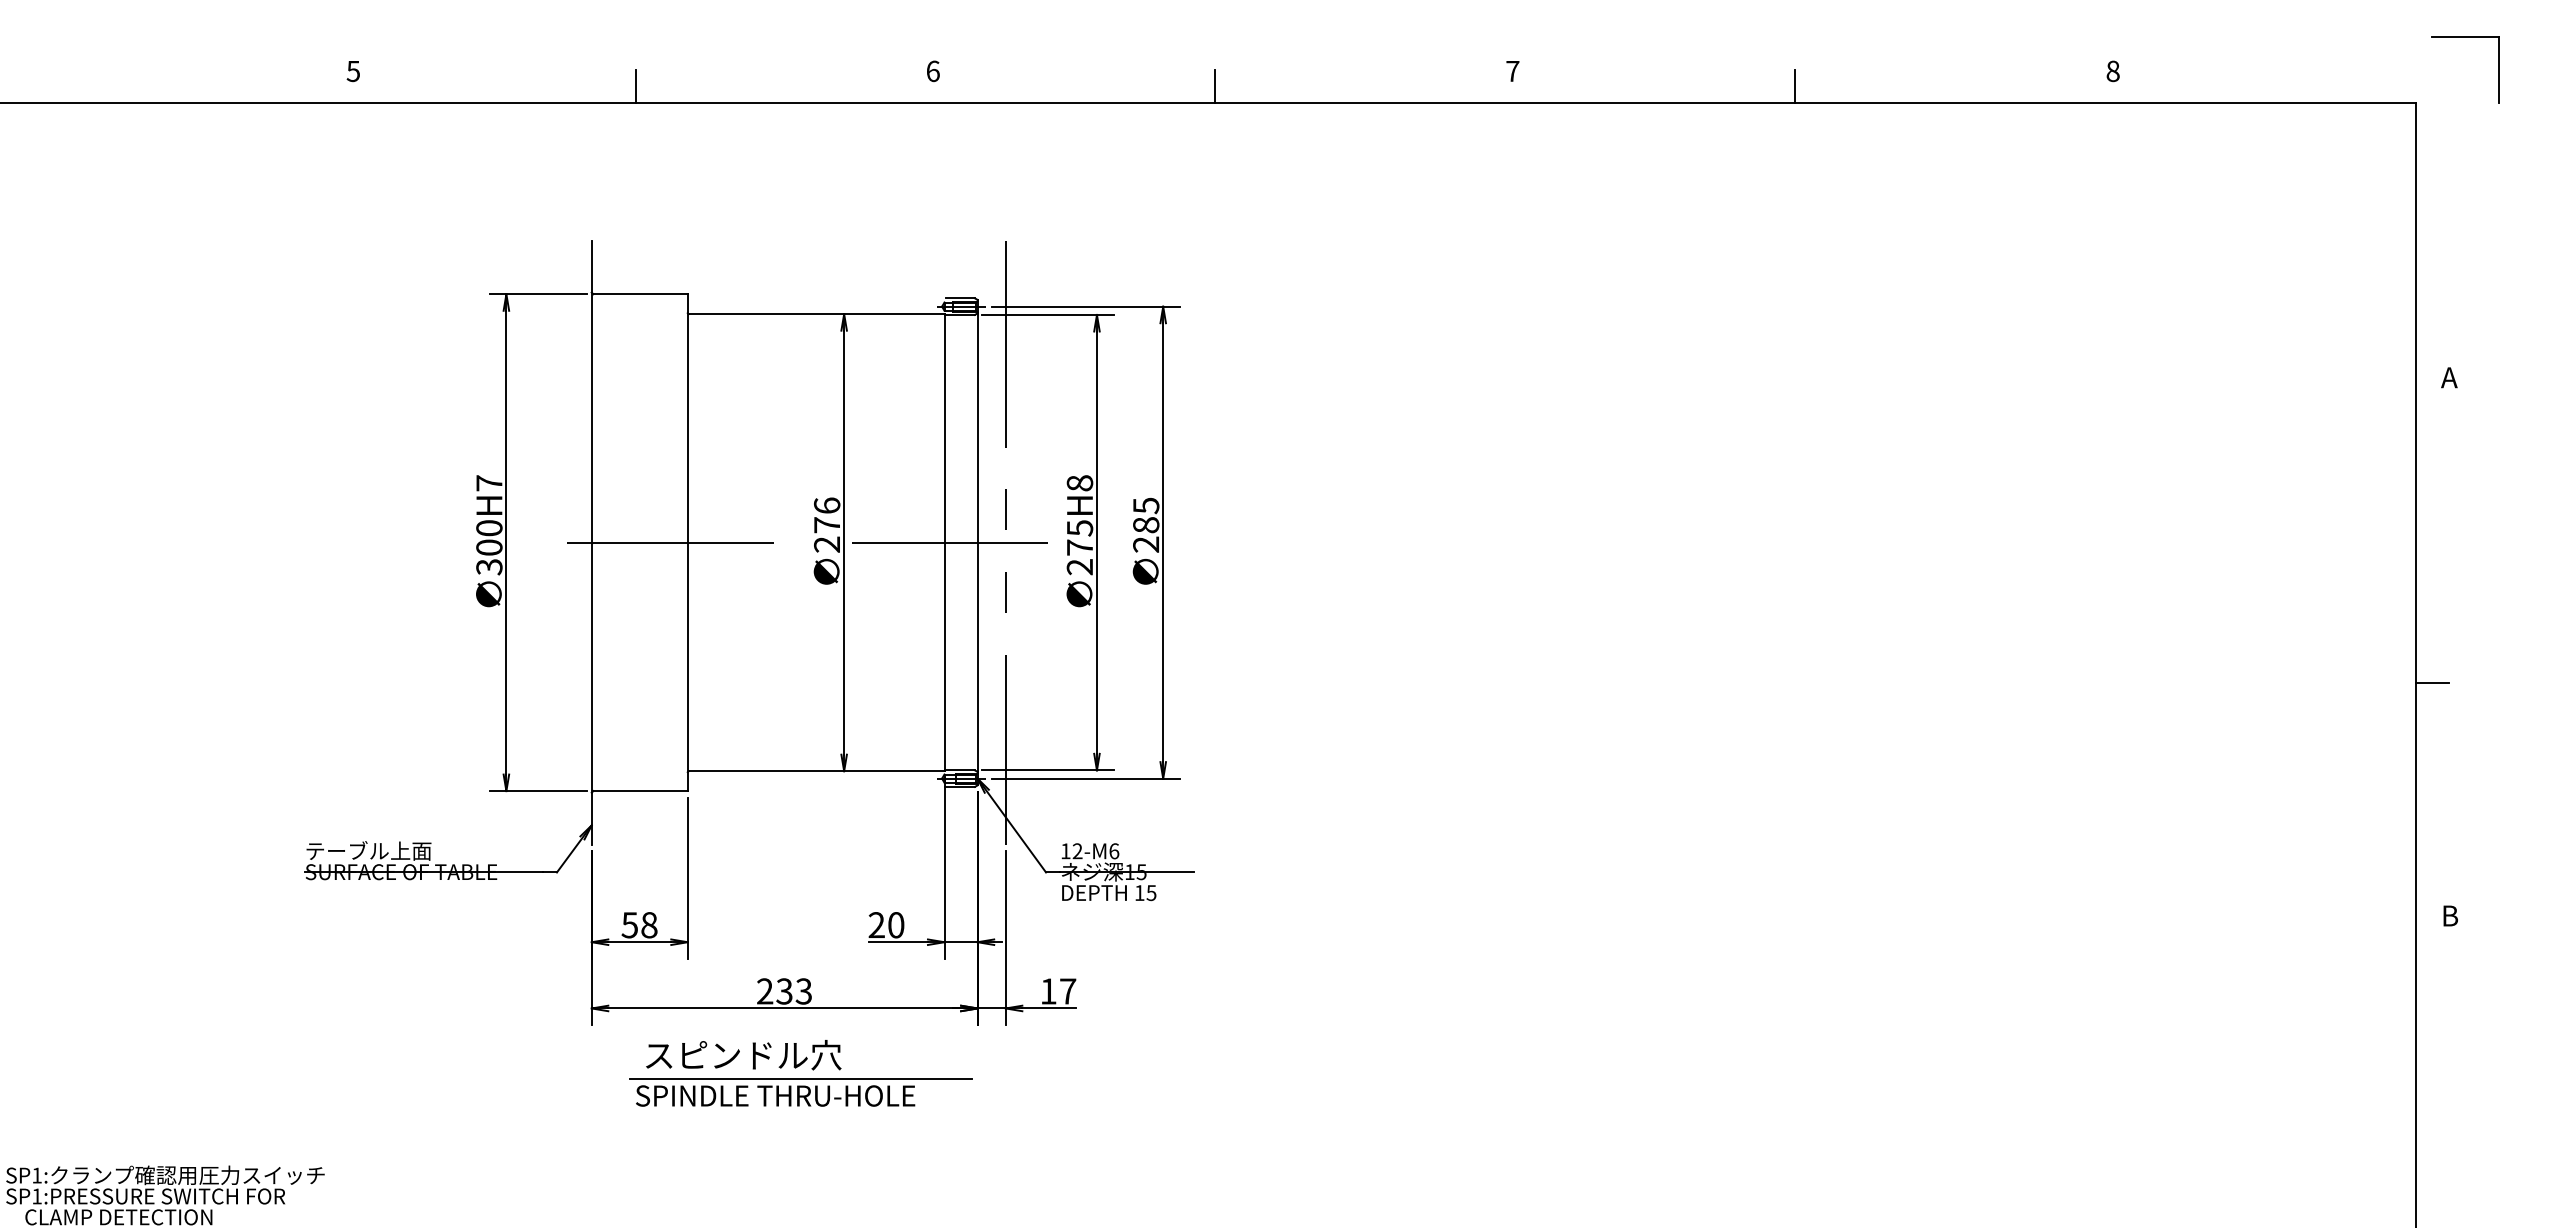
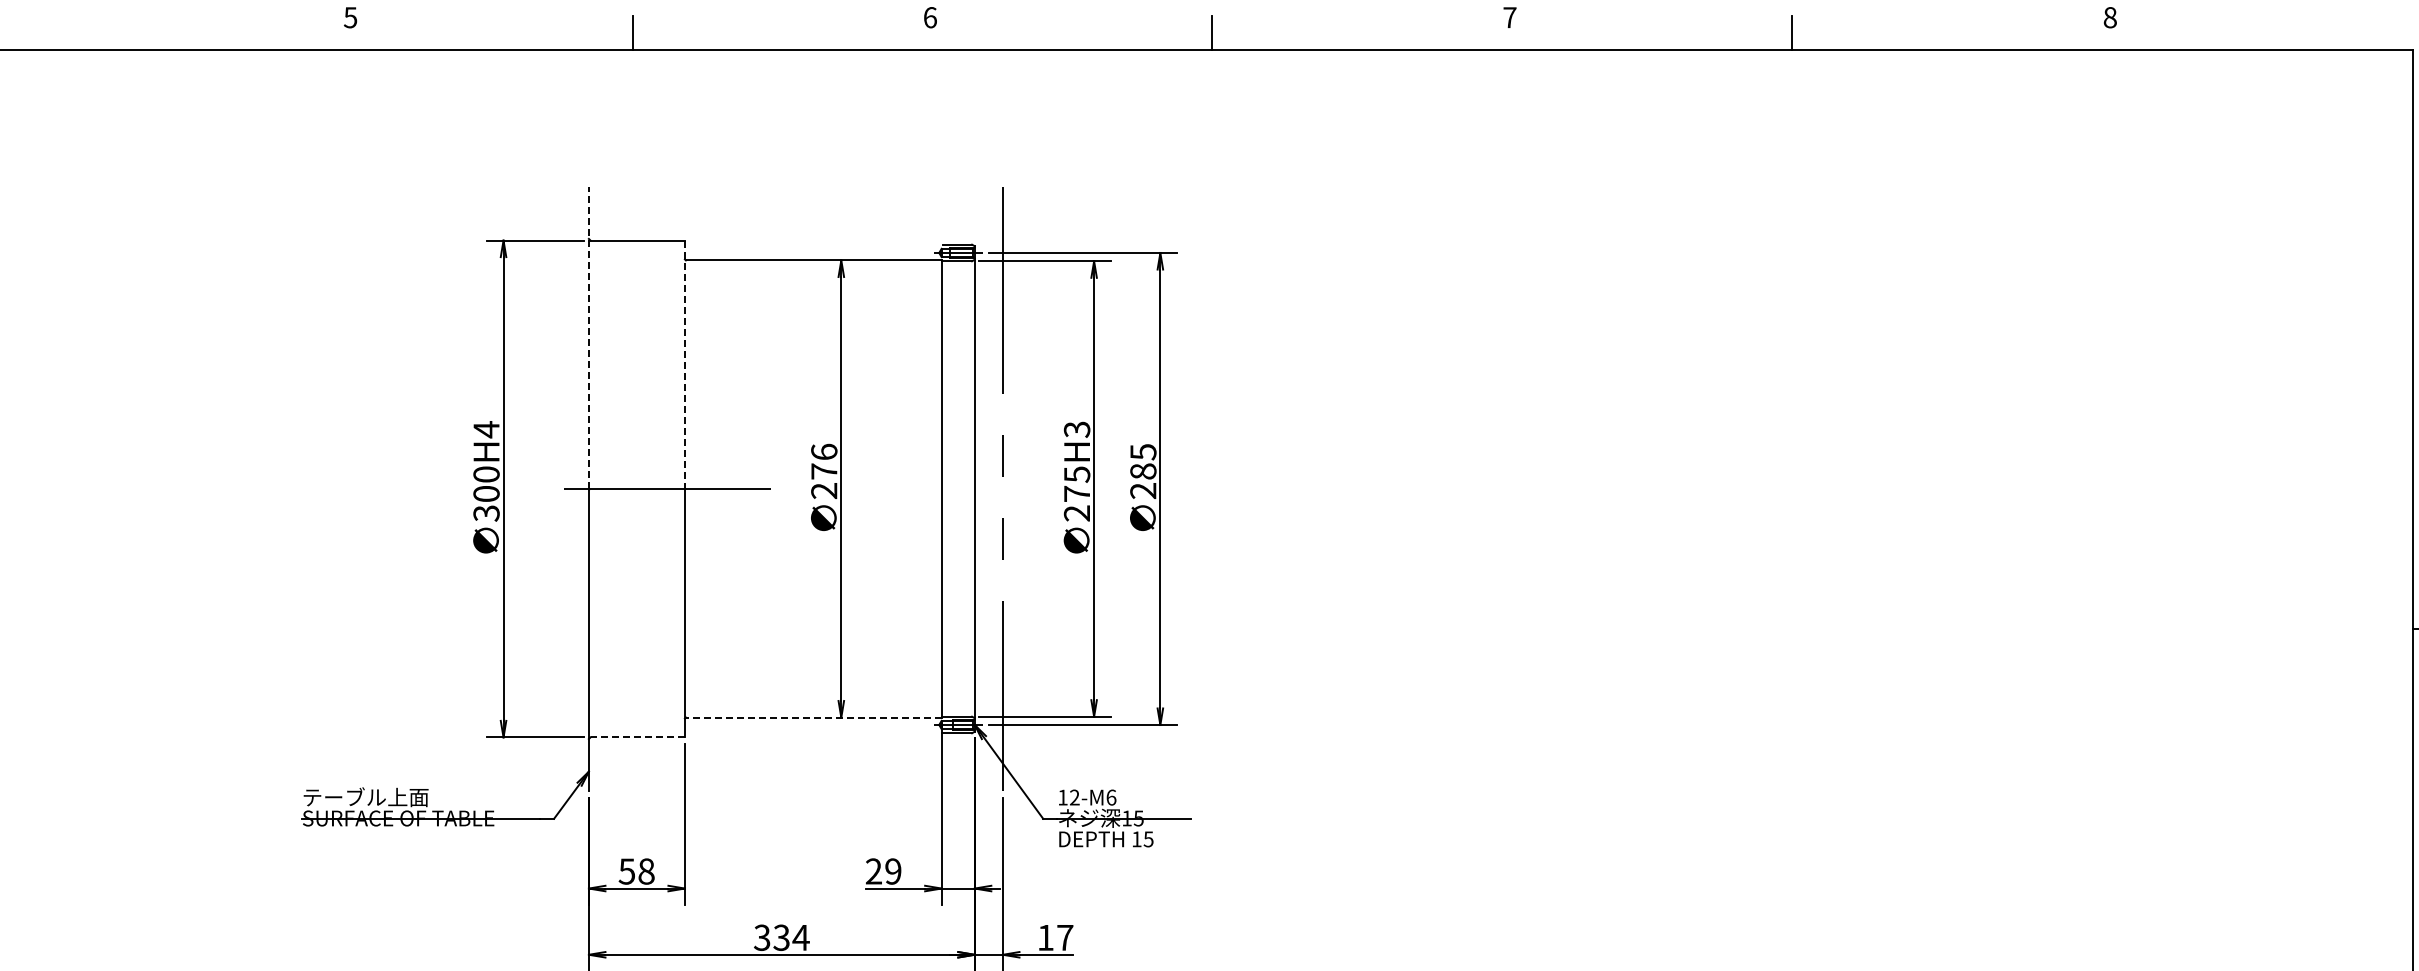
line: (591, 391) -> (588, 337), solid -> dashed
line: (687, 418) -> (684, 364), solid -> dashed
text: (489, 483) -> (486, 429), 300H7 -> 300H4
text: (1079, 483) -> (1076, 429), 275H8 -> 275H3
line: (949, 542) -> (946, 488), removed
line: (816, 771) -> (813, 717), solid -> dashed
line: (640, 791) -> (637, 737), solid -> dashed
text: (896, 925) -> (893, 871), 20 -> 29
text: (784, 991) -> (781, 937), 233 -> 334

